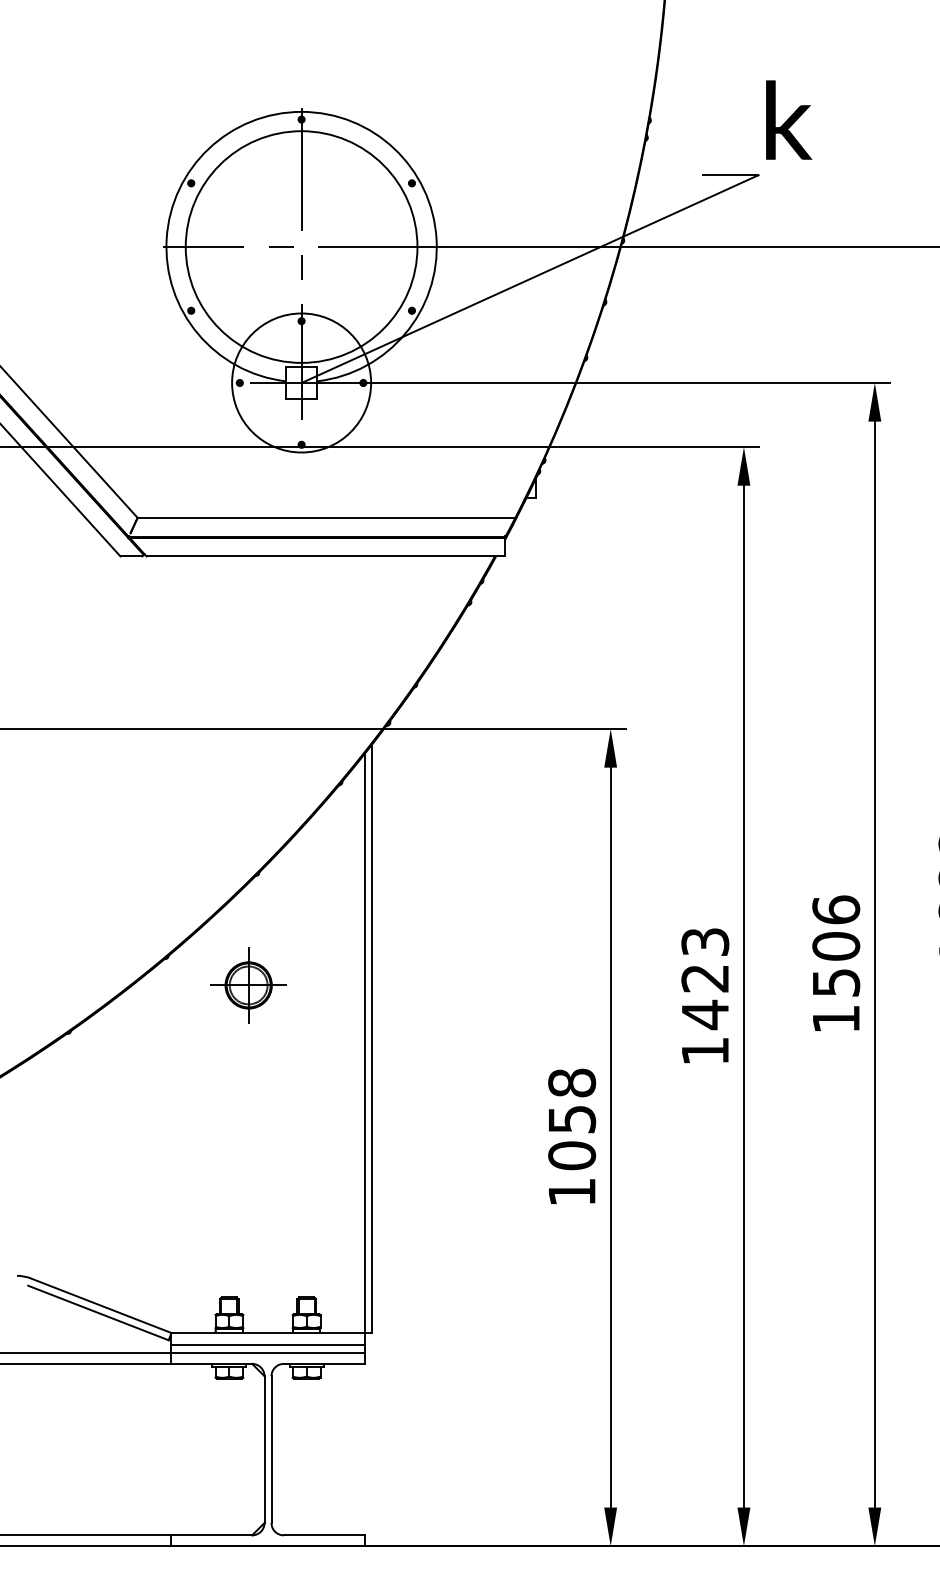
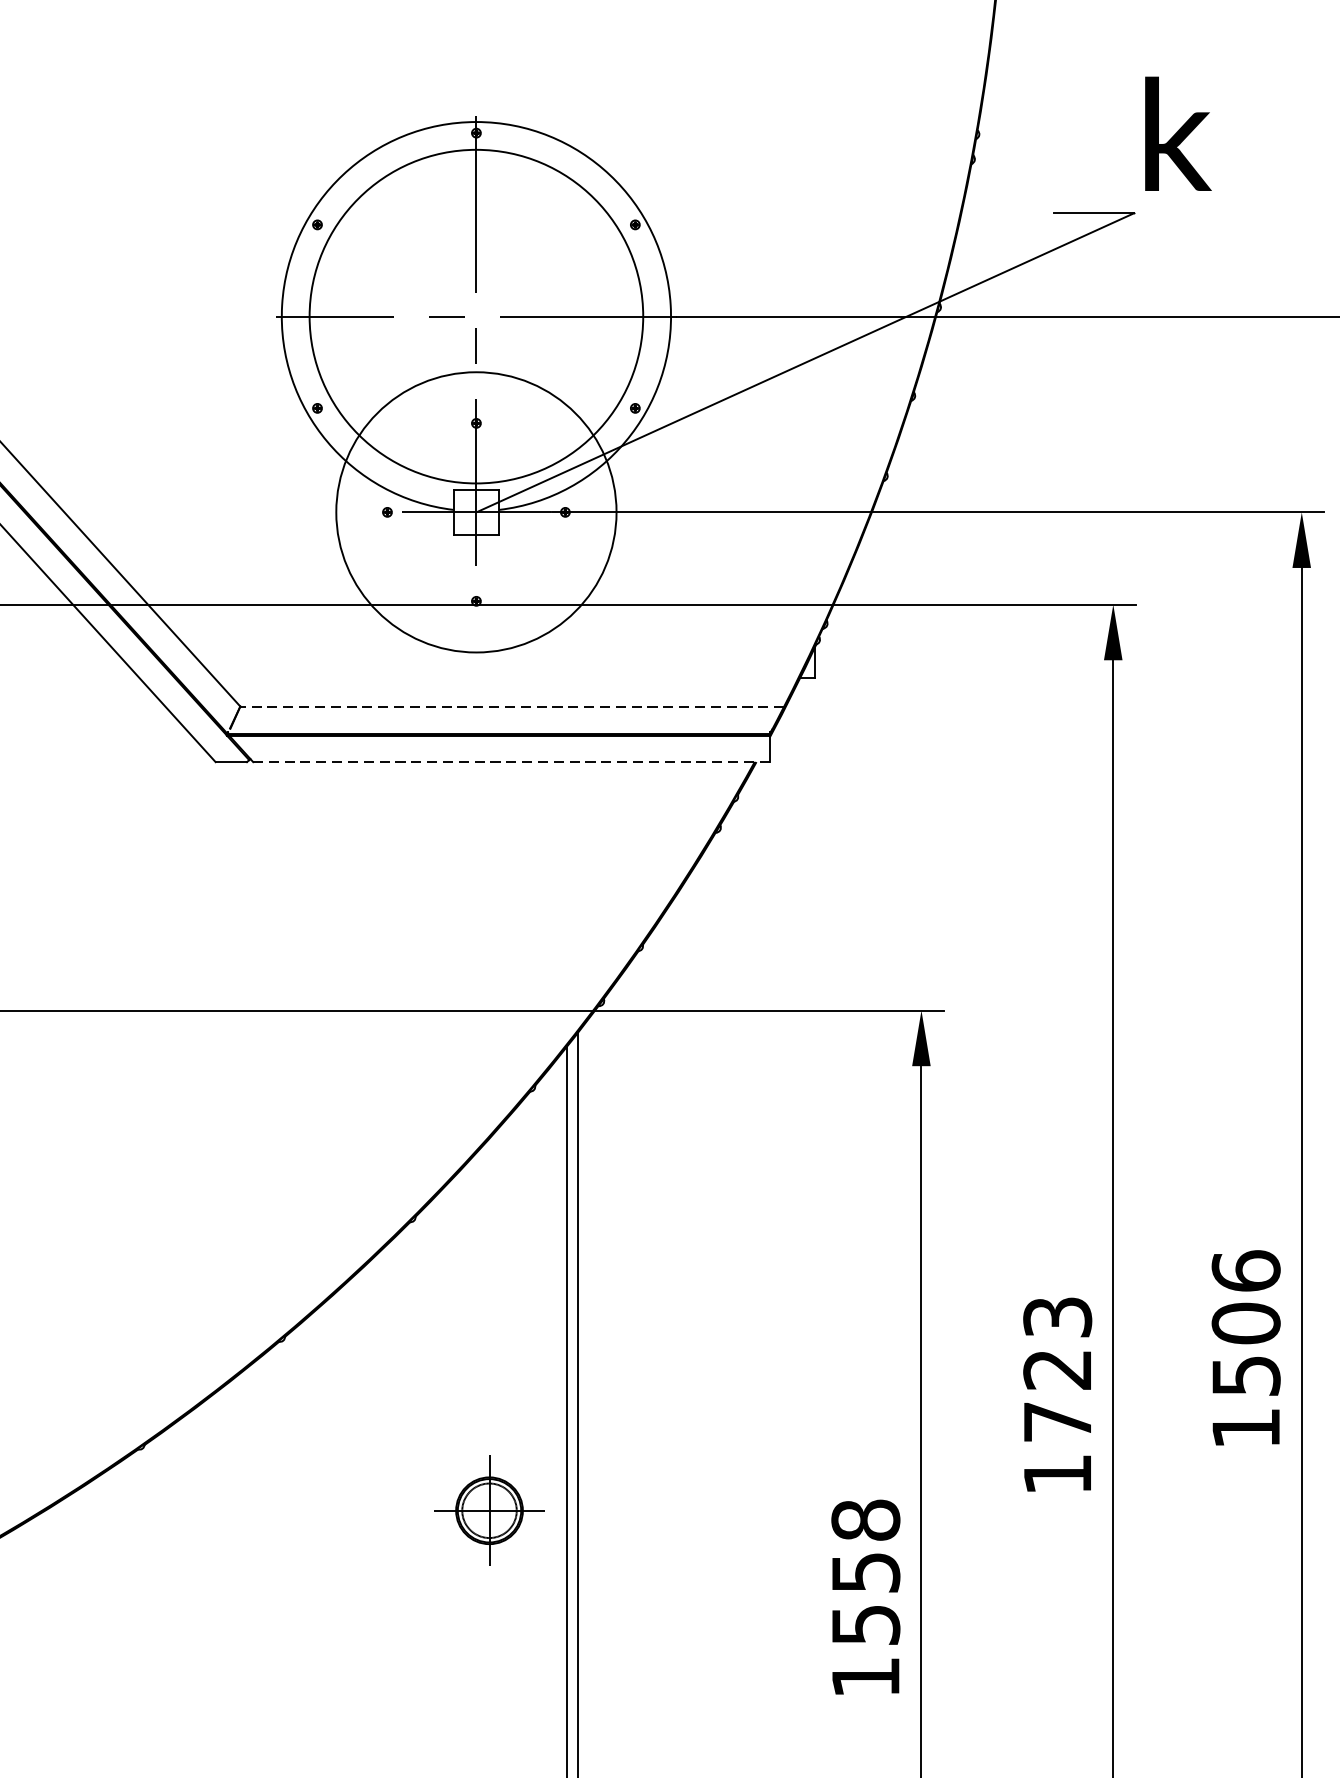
circle: (301, 382) -> (476, 511), size x1.4
line: (326, 517) -> (512, 706), solid -> dashed
line: (325, 556) -> (510, 762), solid -> dashed
part: (248, 985) -> (489, 1510), moved
text: (705, 1014) -> (1057, 1421), 1423 -> 1723
text: (572, 1155) -> (866, 1624), 1058 -> 1558

